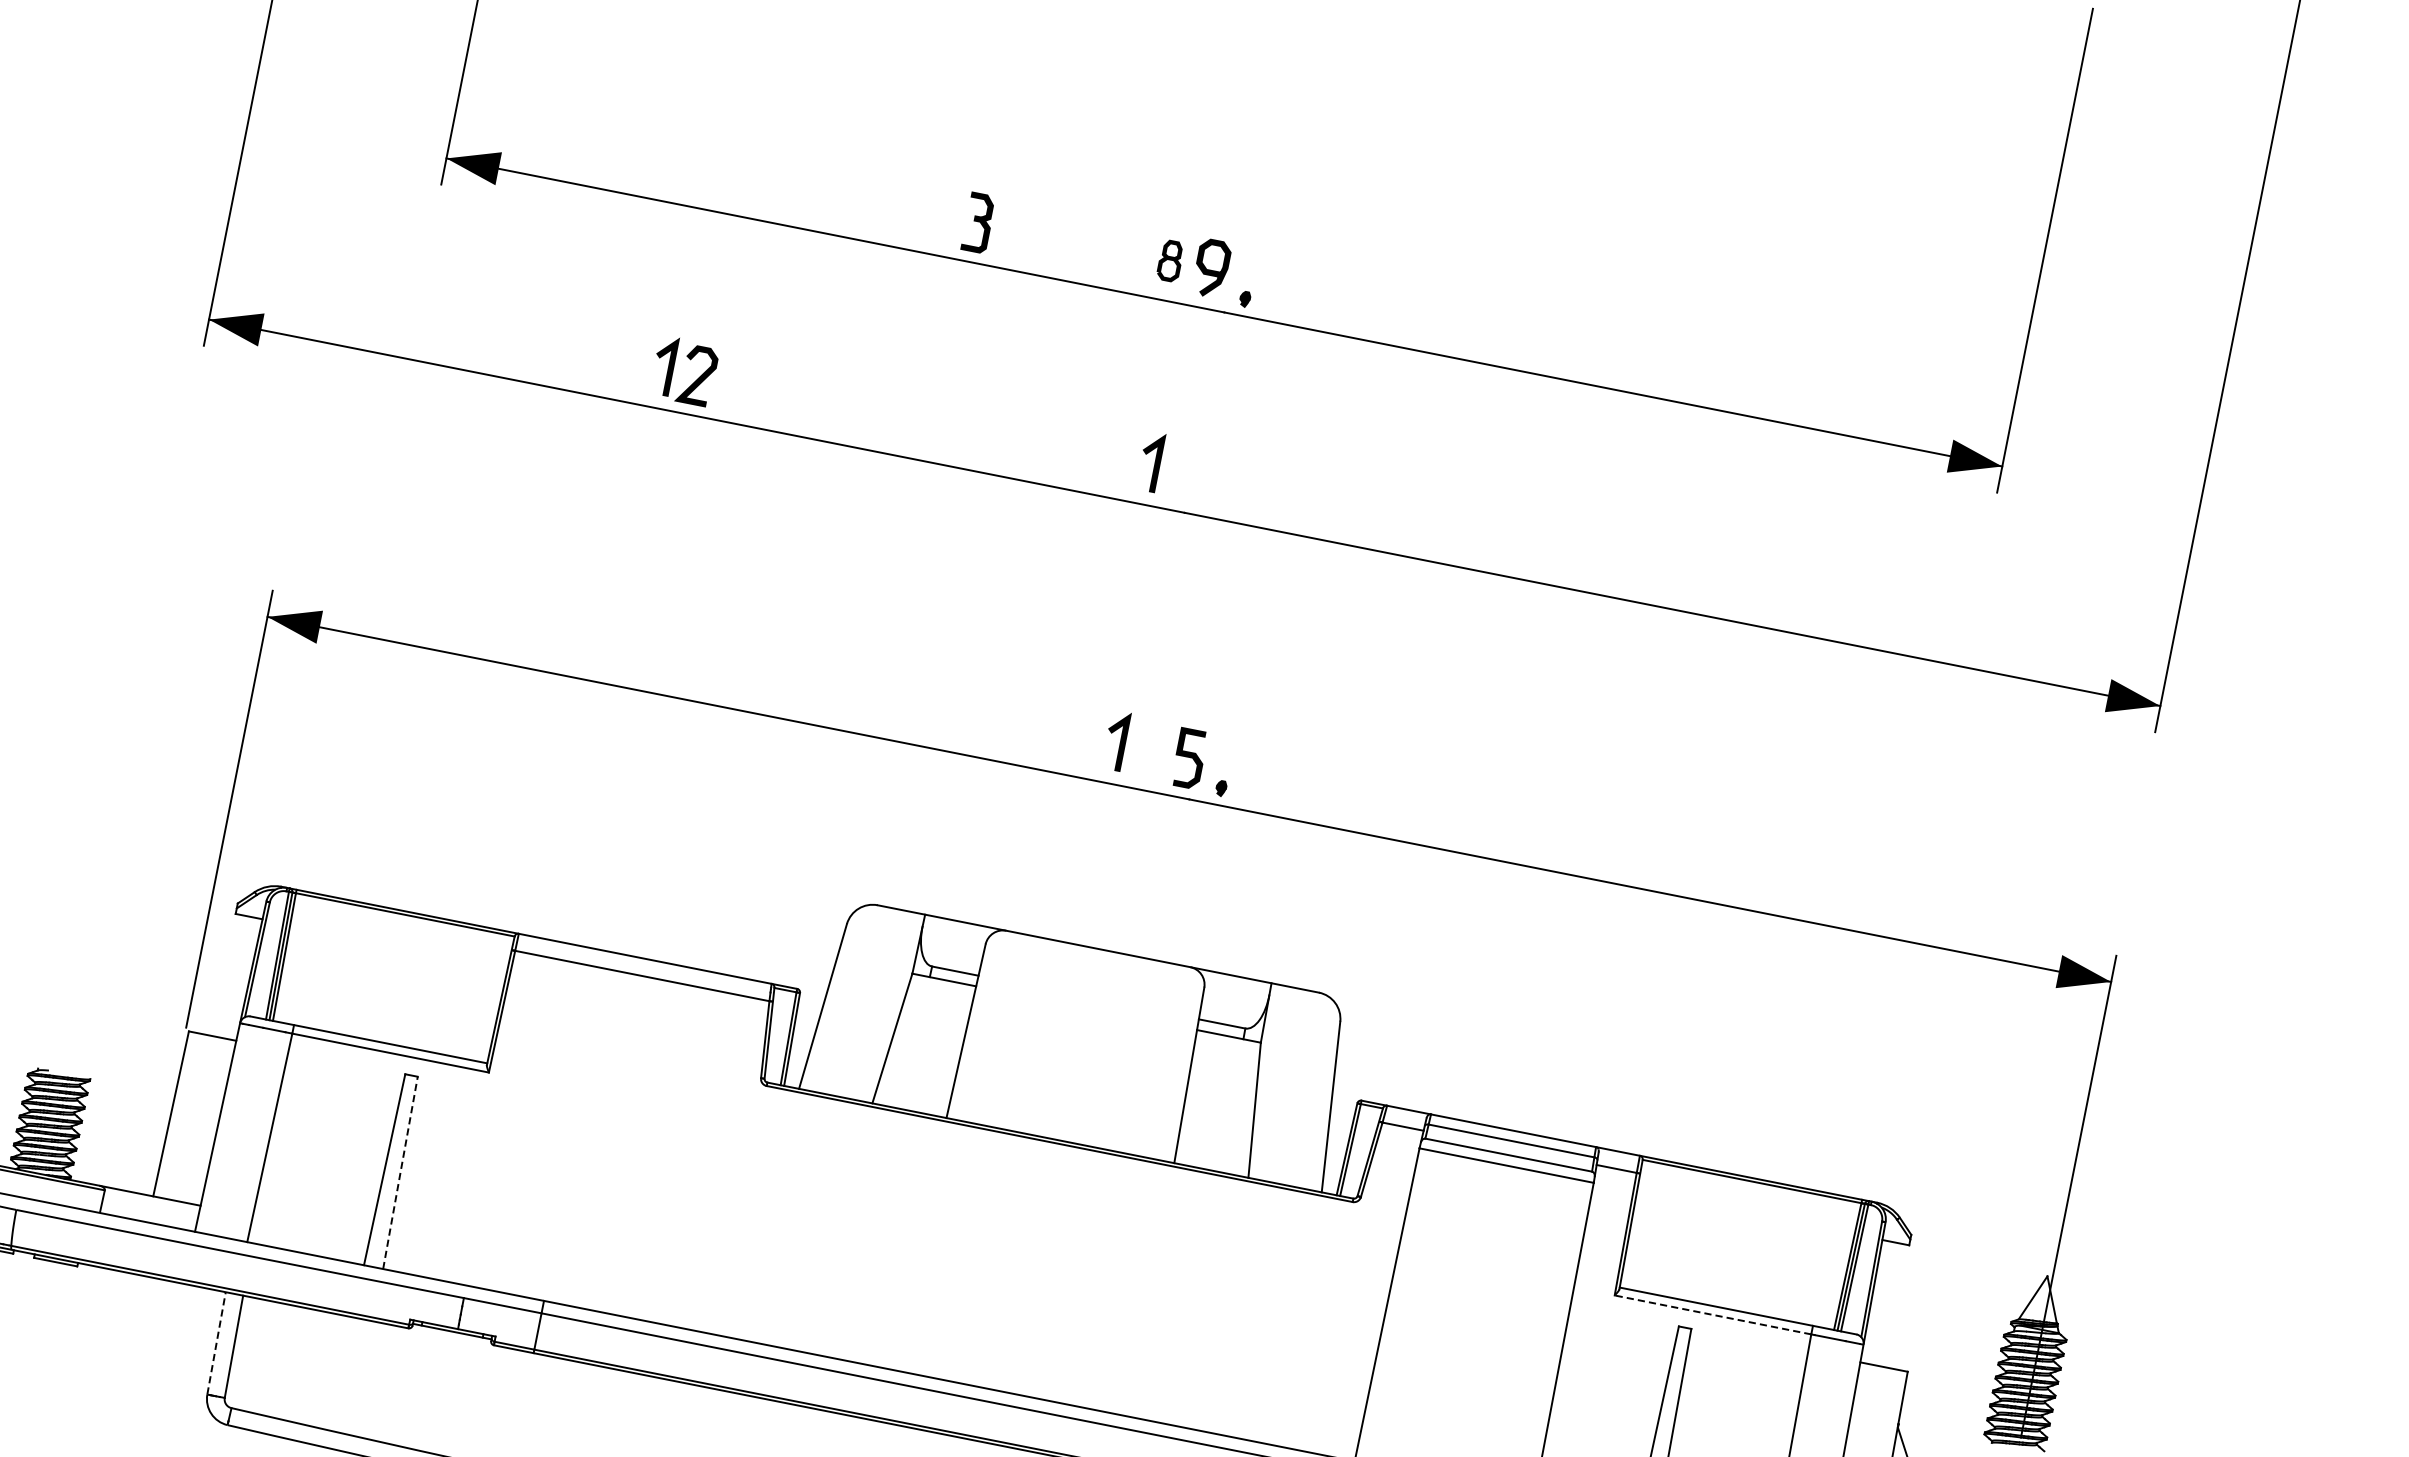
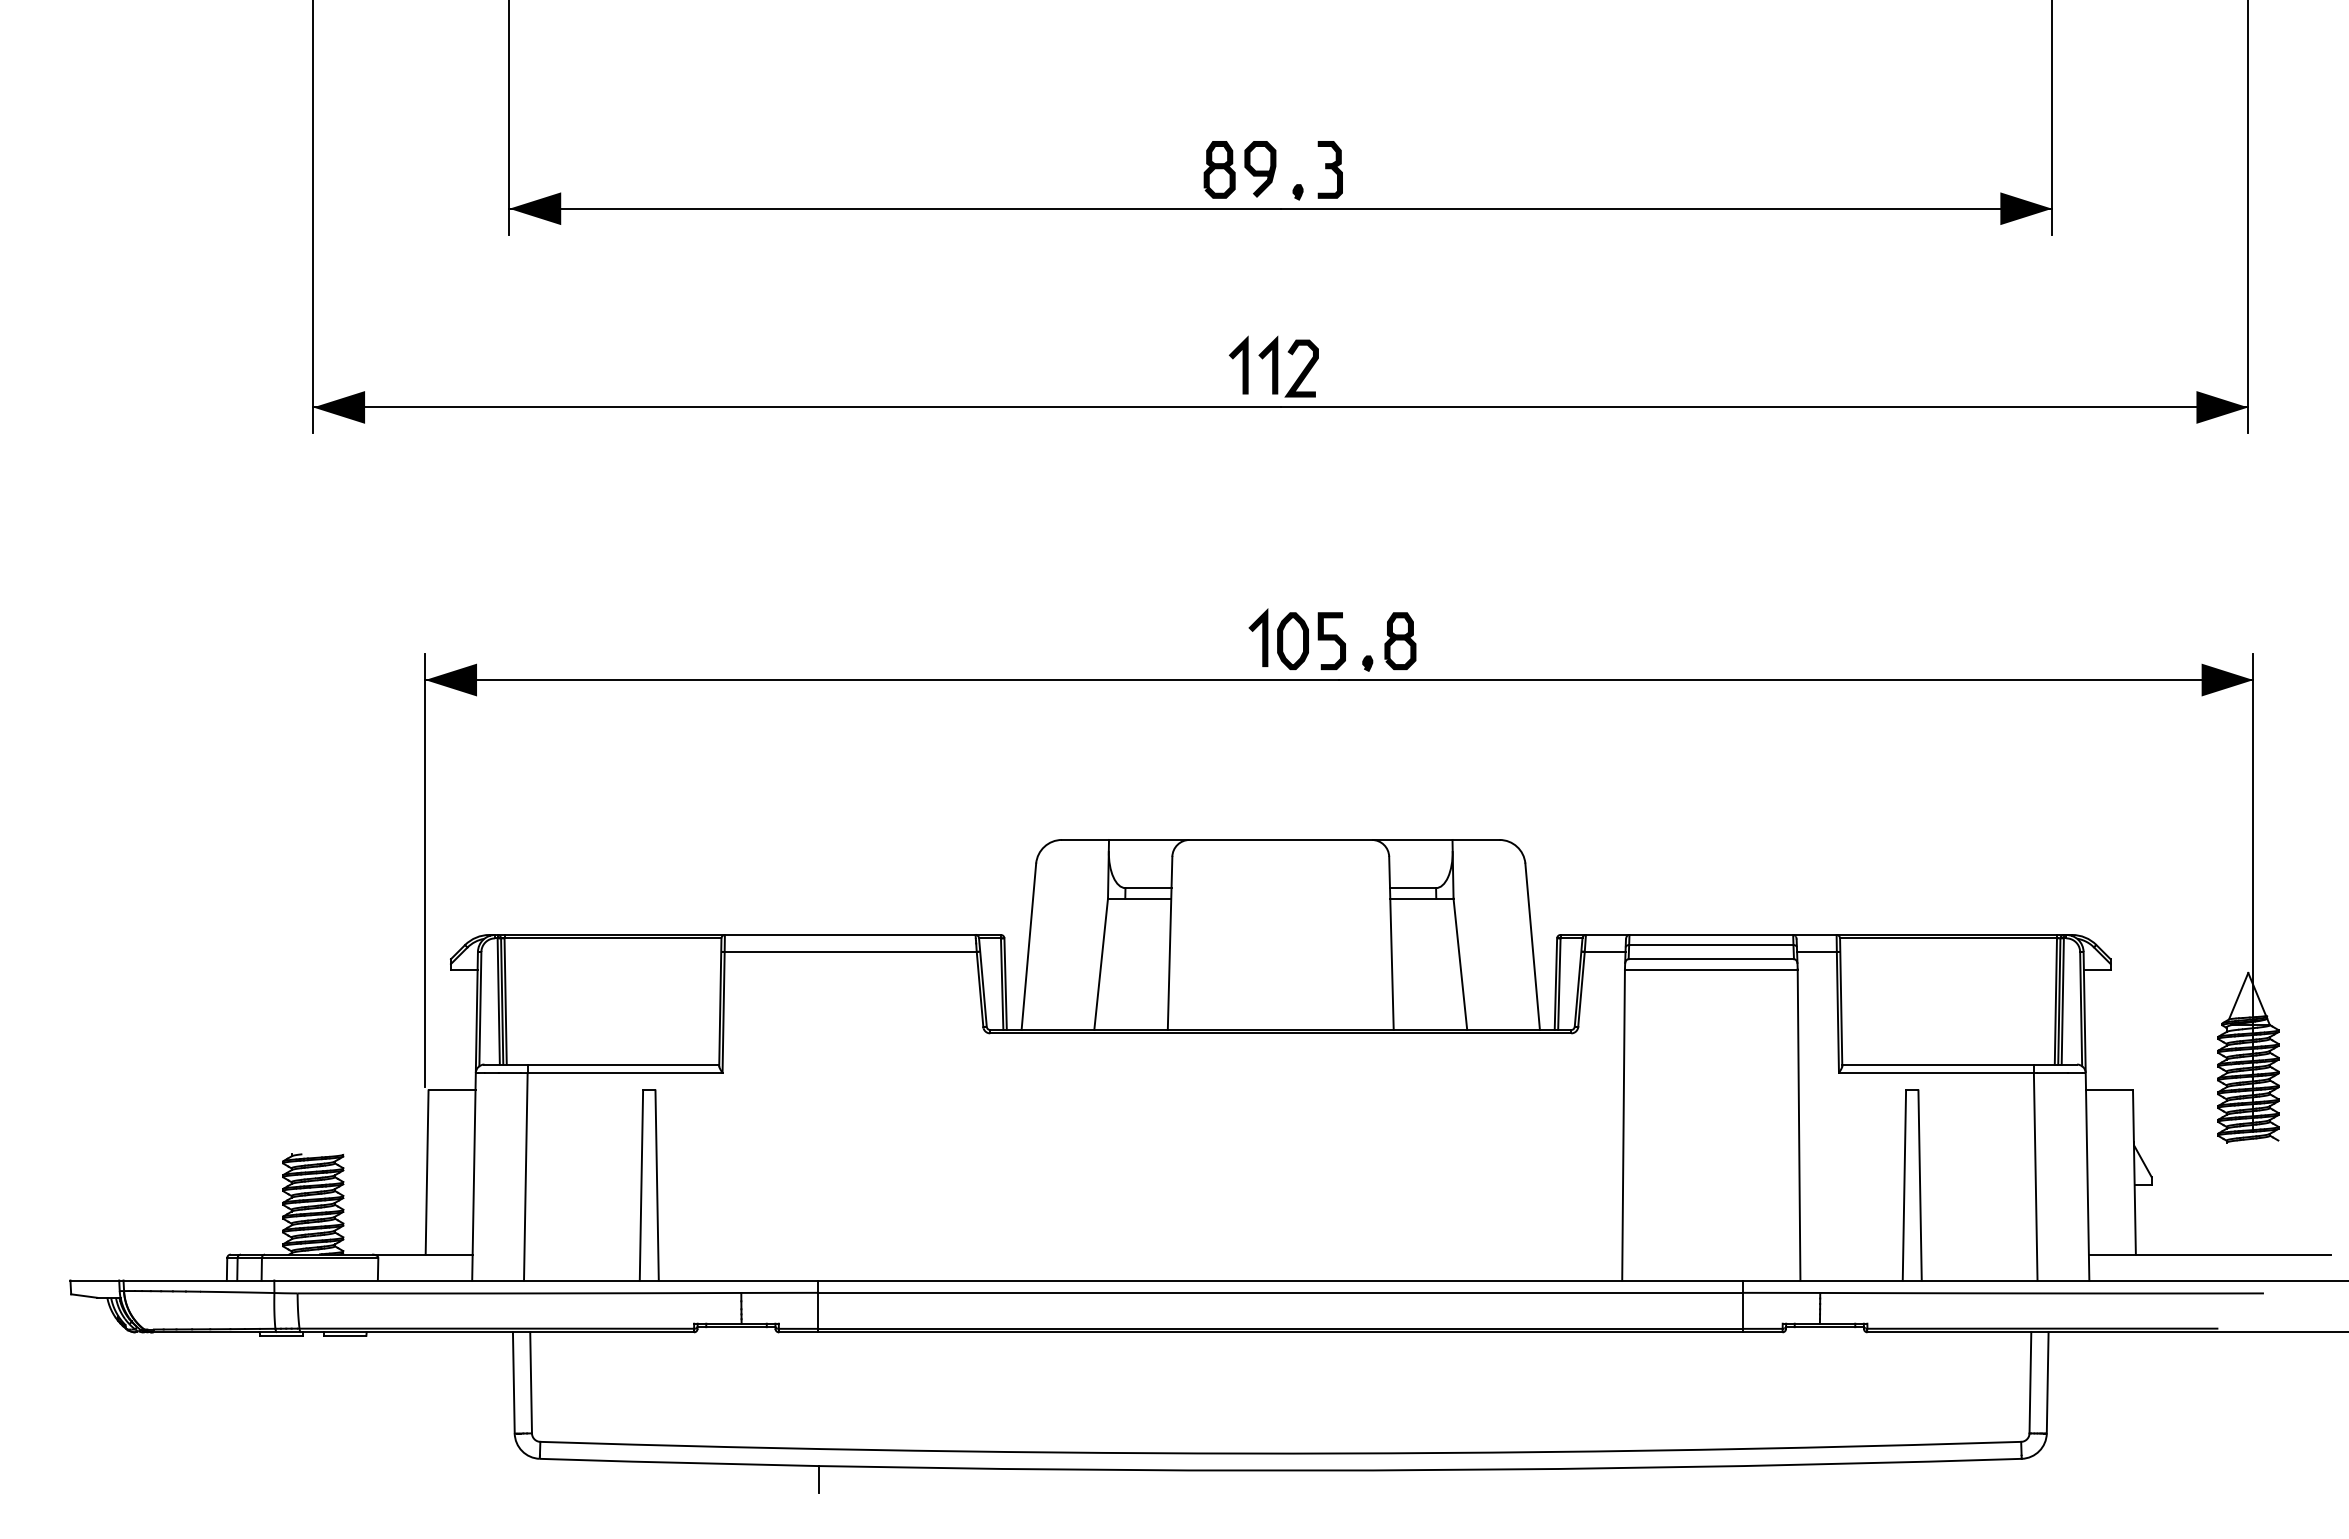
part: (977, 222) -> (1329, 169), moved
part: (1170, 260) -> (1219, 169), size x1.43
part: (674, 368) -> (1278, 366), moved
part: (1149, 751) -> (1292, 641), added
part: (1258, 772) -> (1400, 641), added
line: (400, 1172) -> (657, 1185), dashed -> solid
line: (1711, 1315) -> (1935, 1073), dashed -> solid
line: (216, 1342) -> (513, 1382), dashed -> solid

